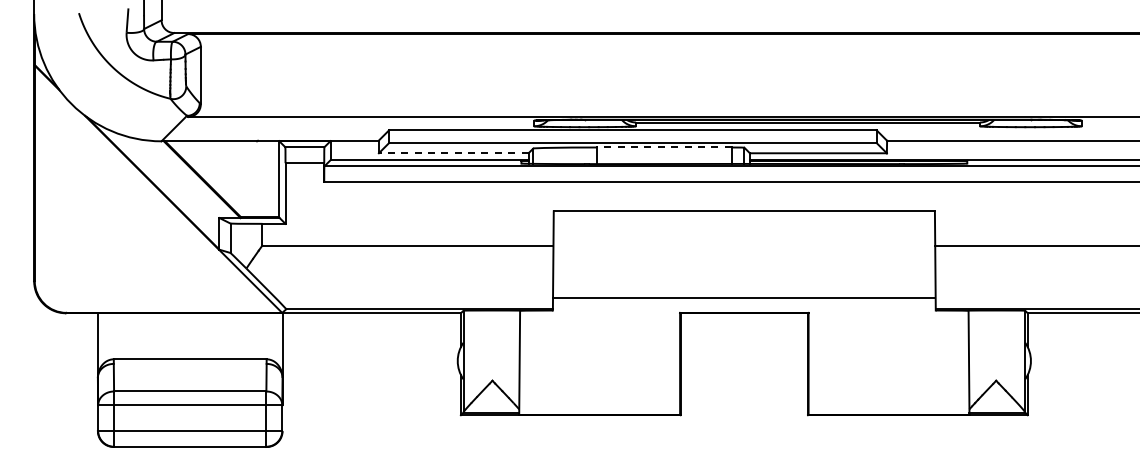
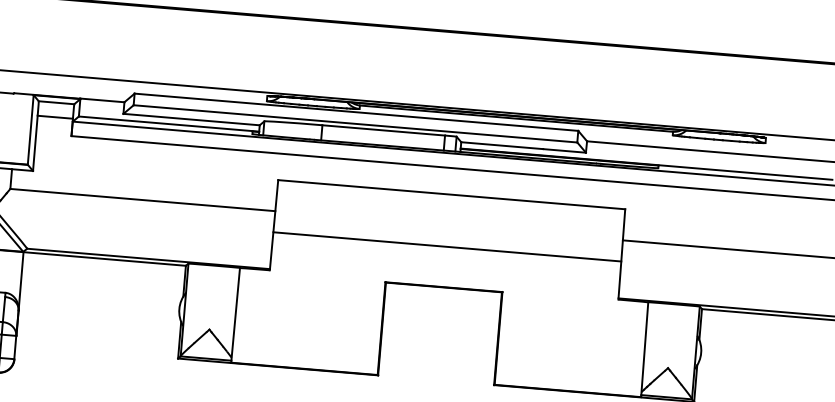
line: (663, 147) -> (383, 130), dashed -> solid
line: (453, 153) -> (191, 119), dashed -> solid
line: (744, 297) -> (447, 246), moved

